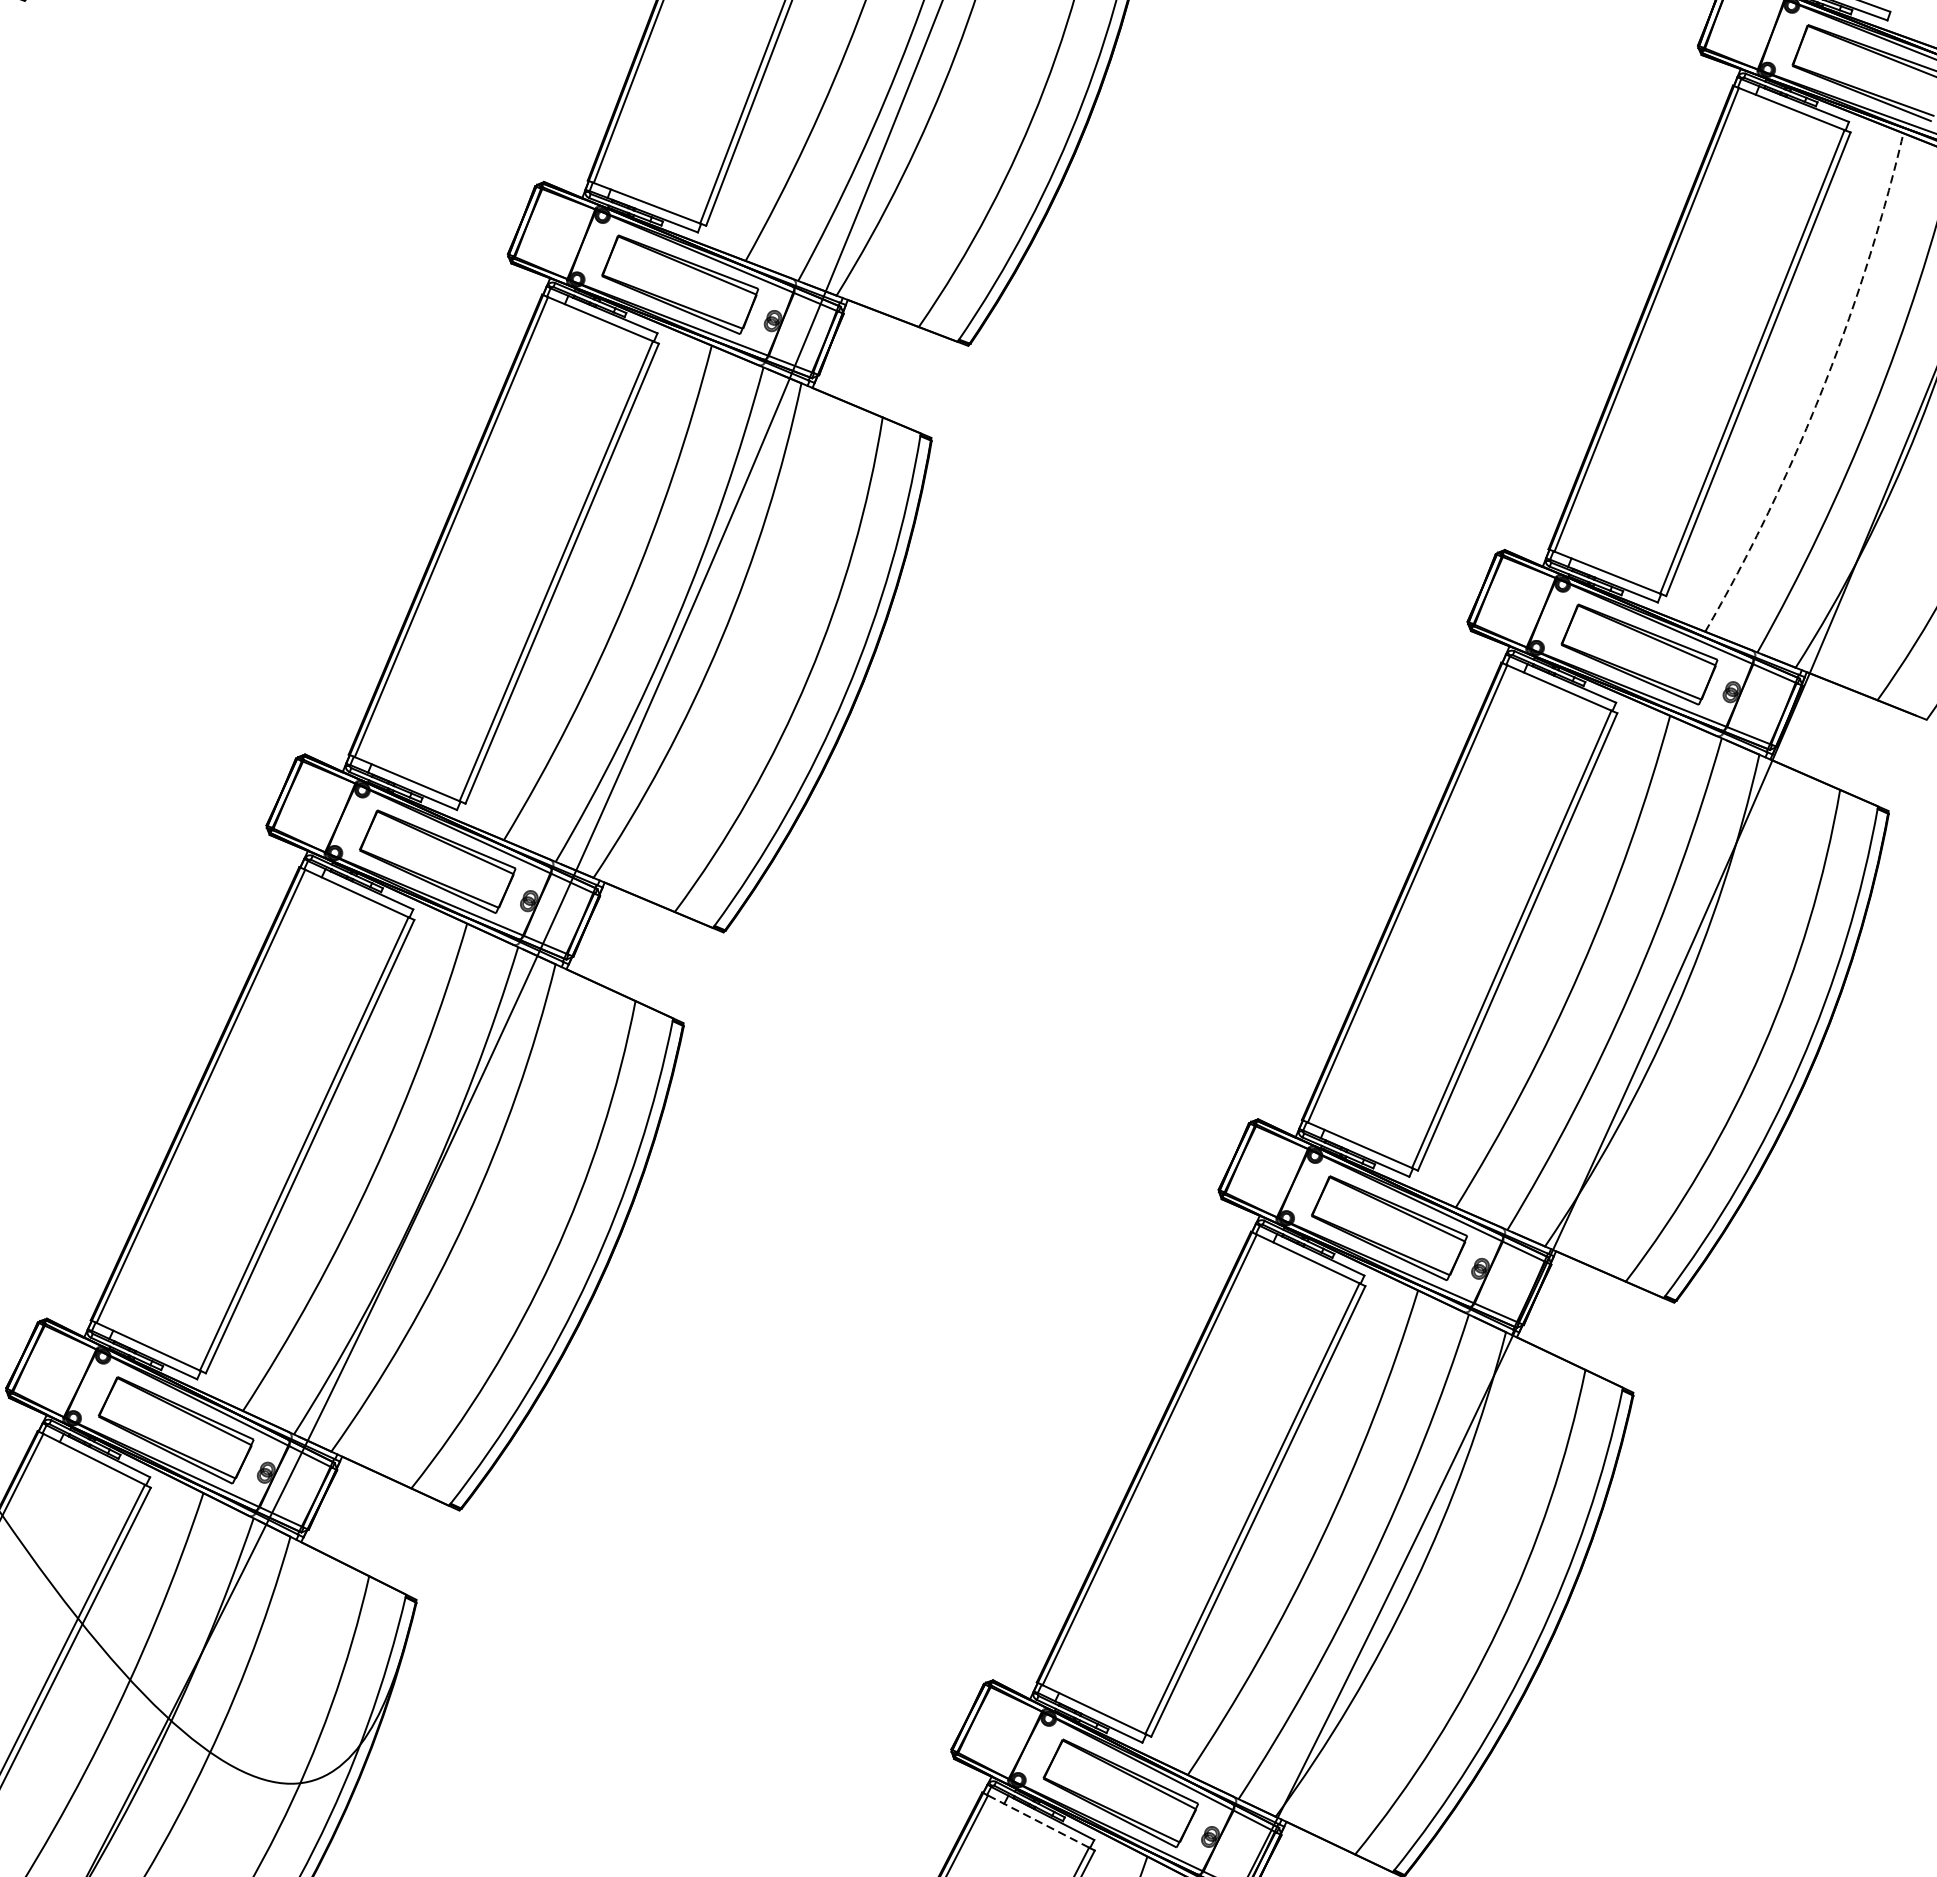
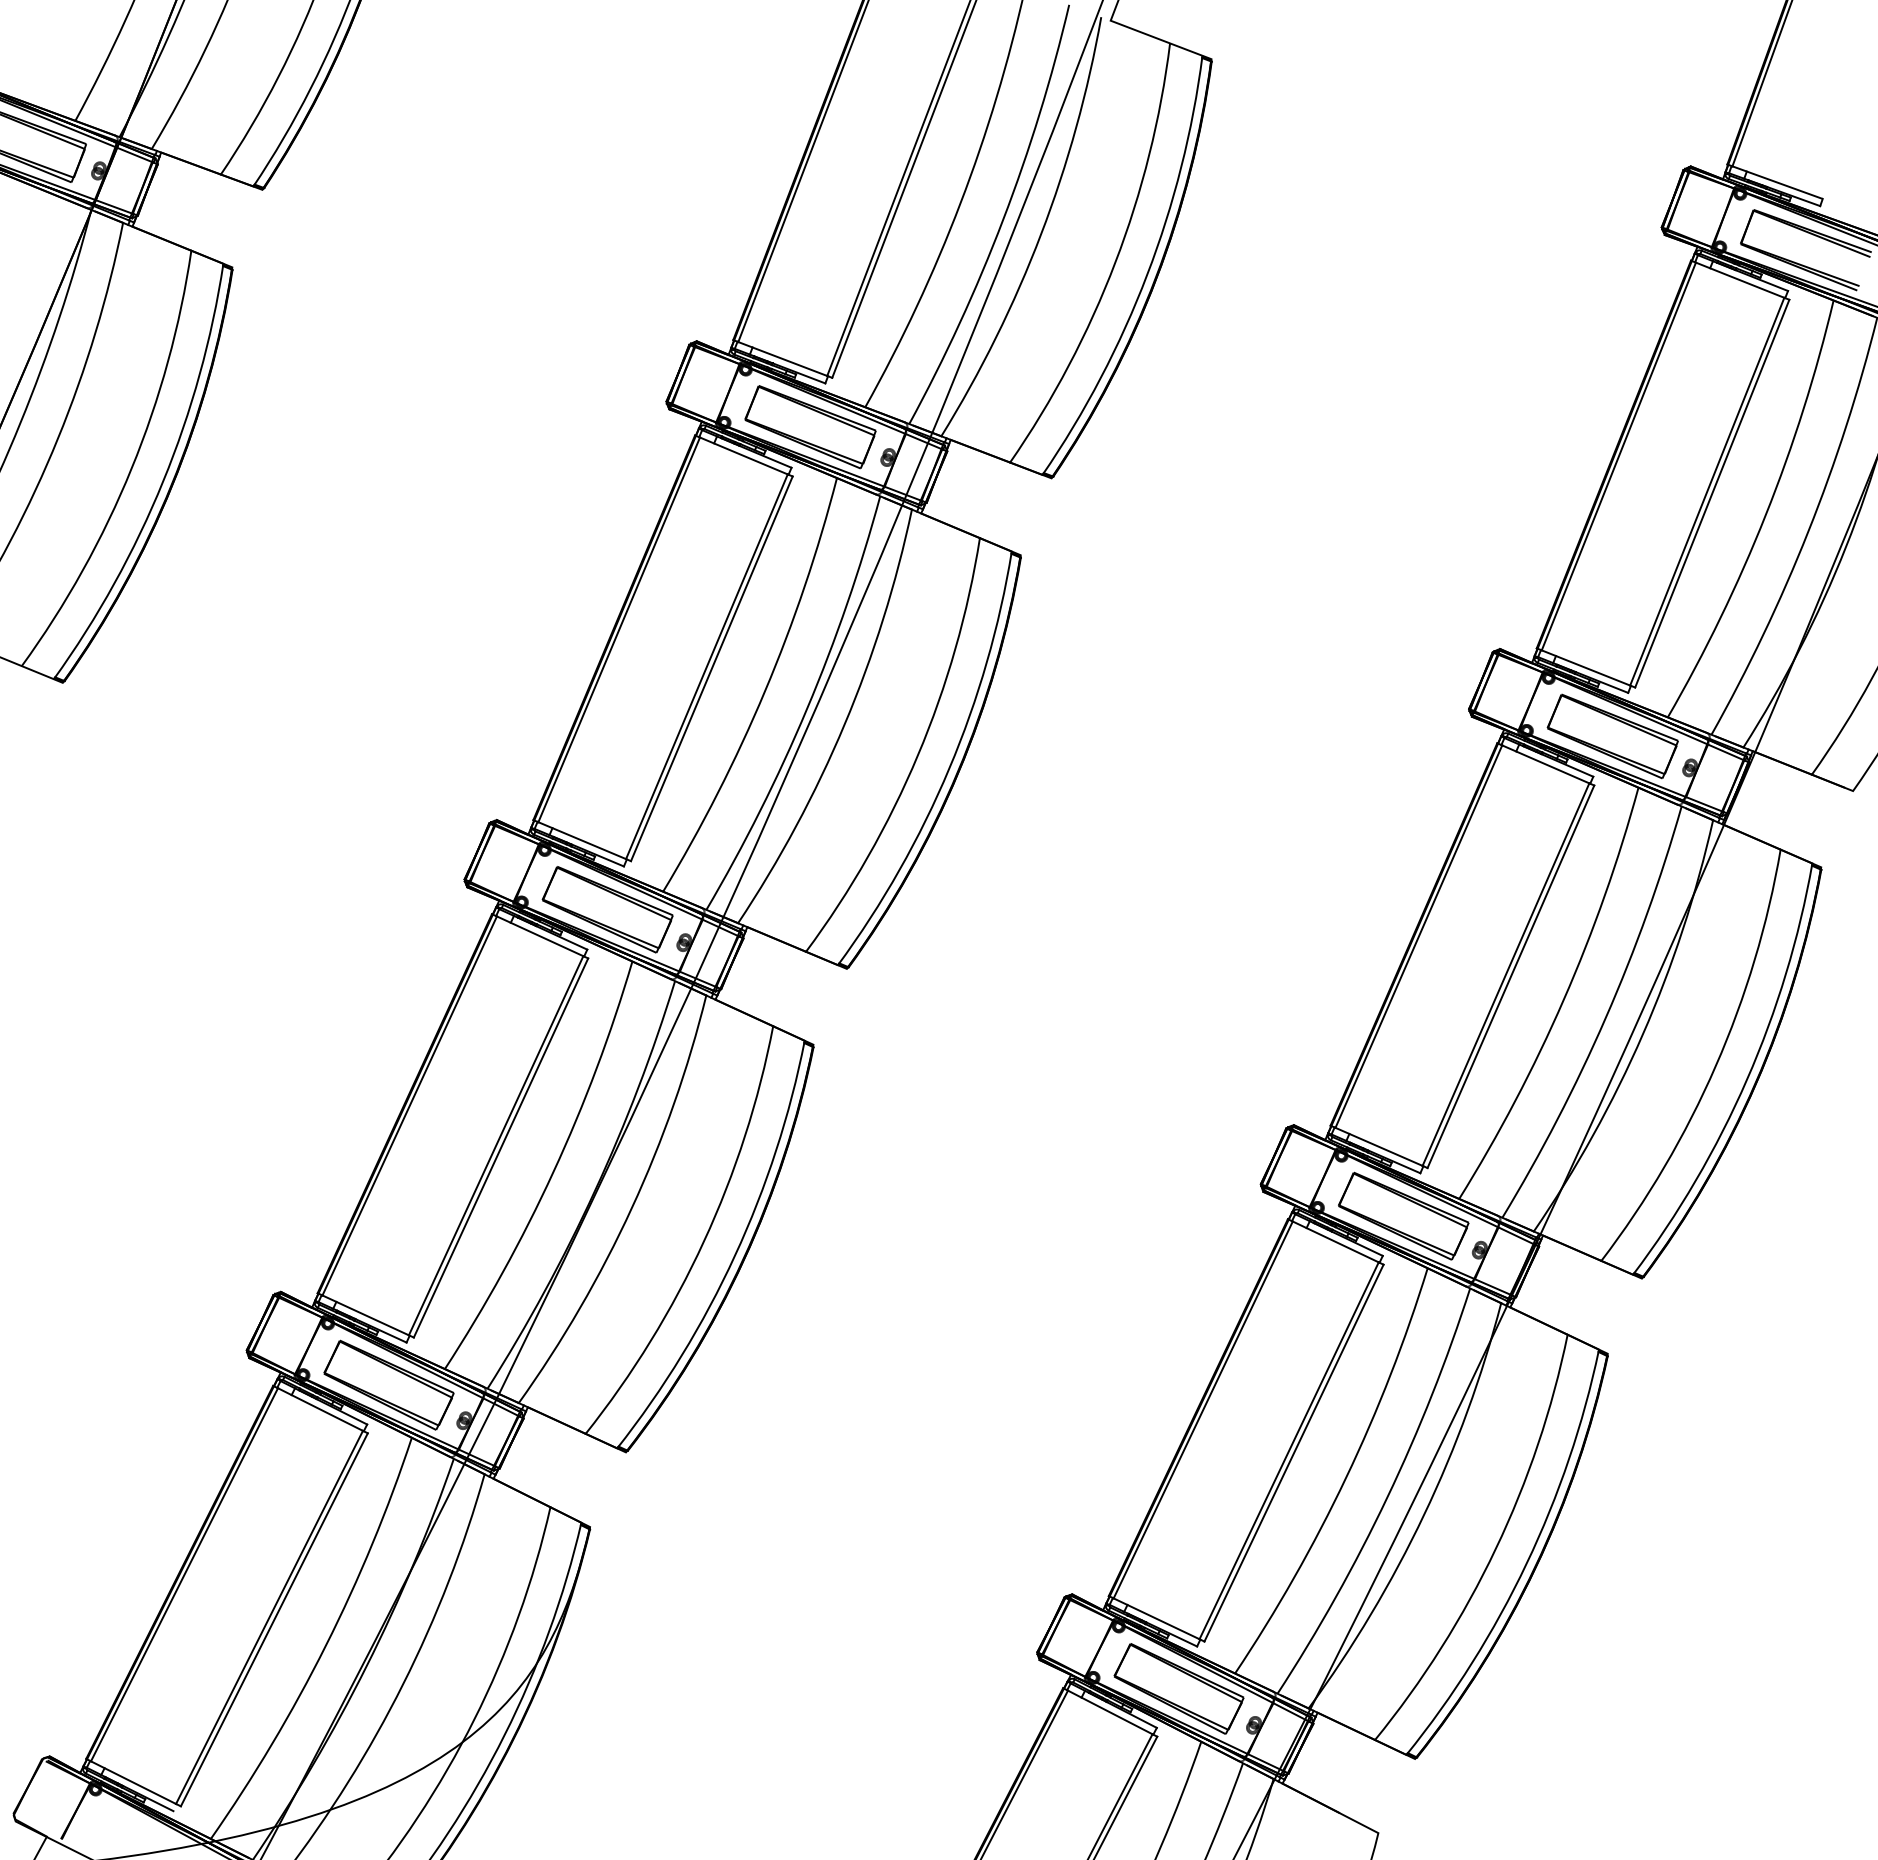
arc: (1822, 389) -> (1765, 514), dashed -> solid
line: (1038, 1821) -> (1110, 1712), dashed -> solid

